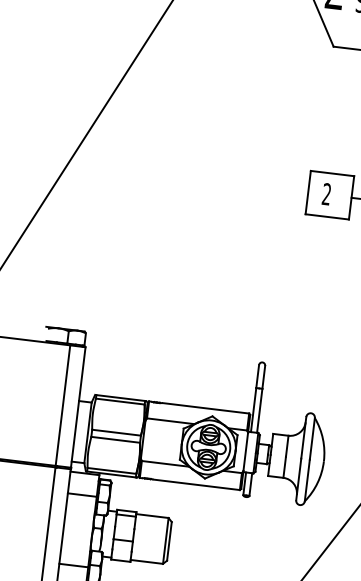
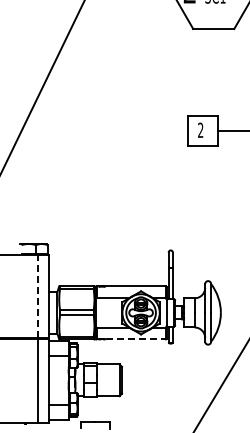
line: (63, 405) -> (38, 296), solid -> dashed
line: (195, 484) -> (135, 339), solid -> dashed

